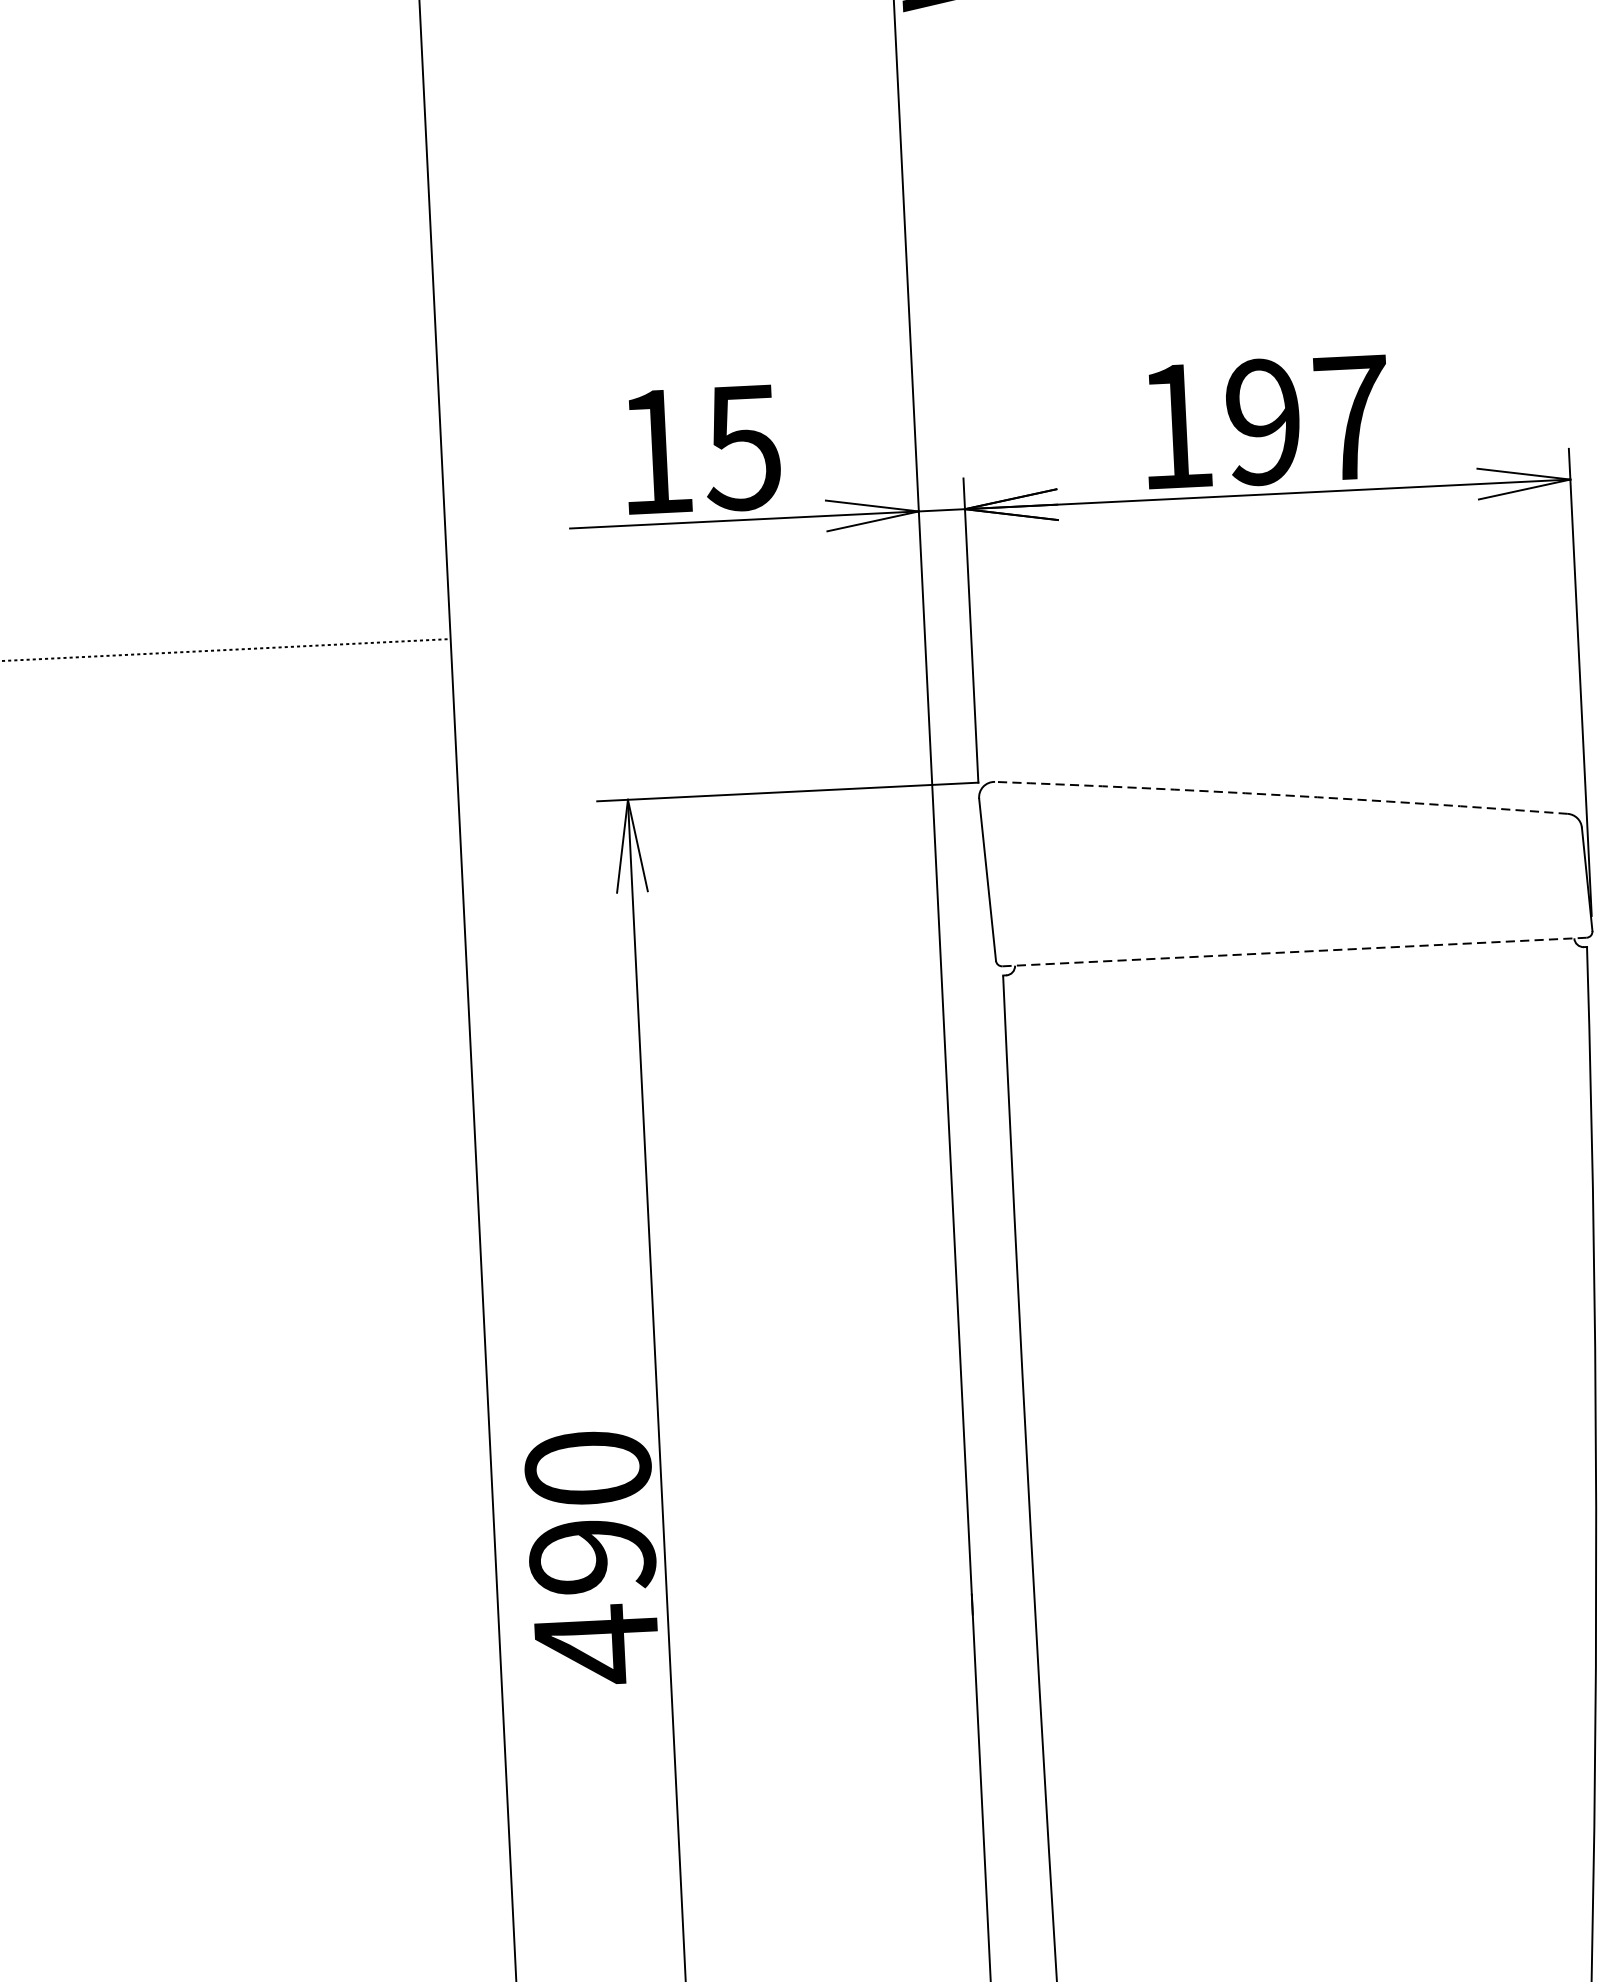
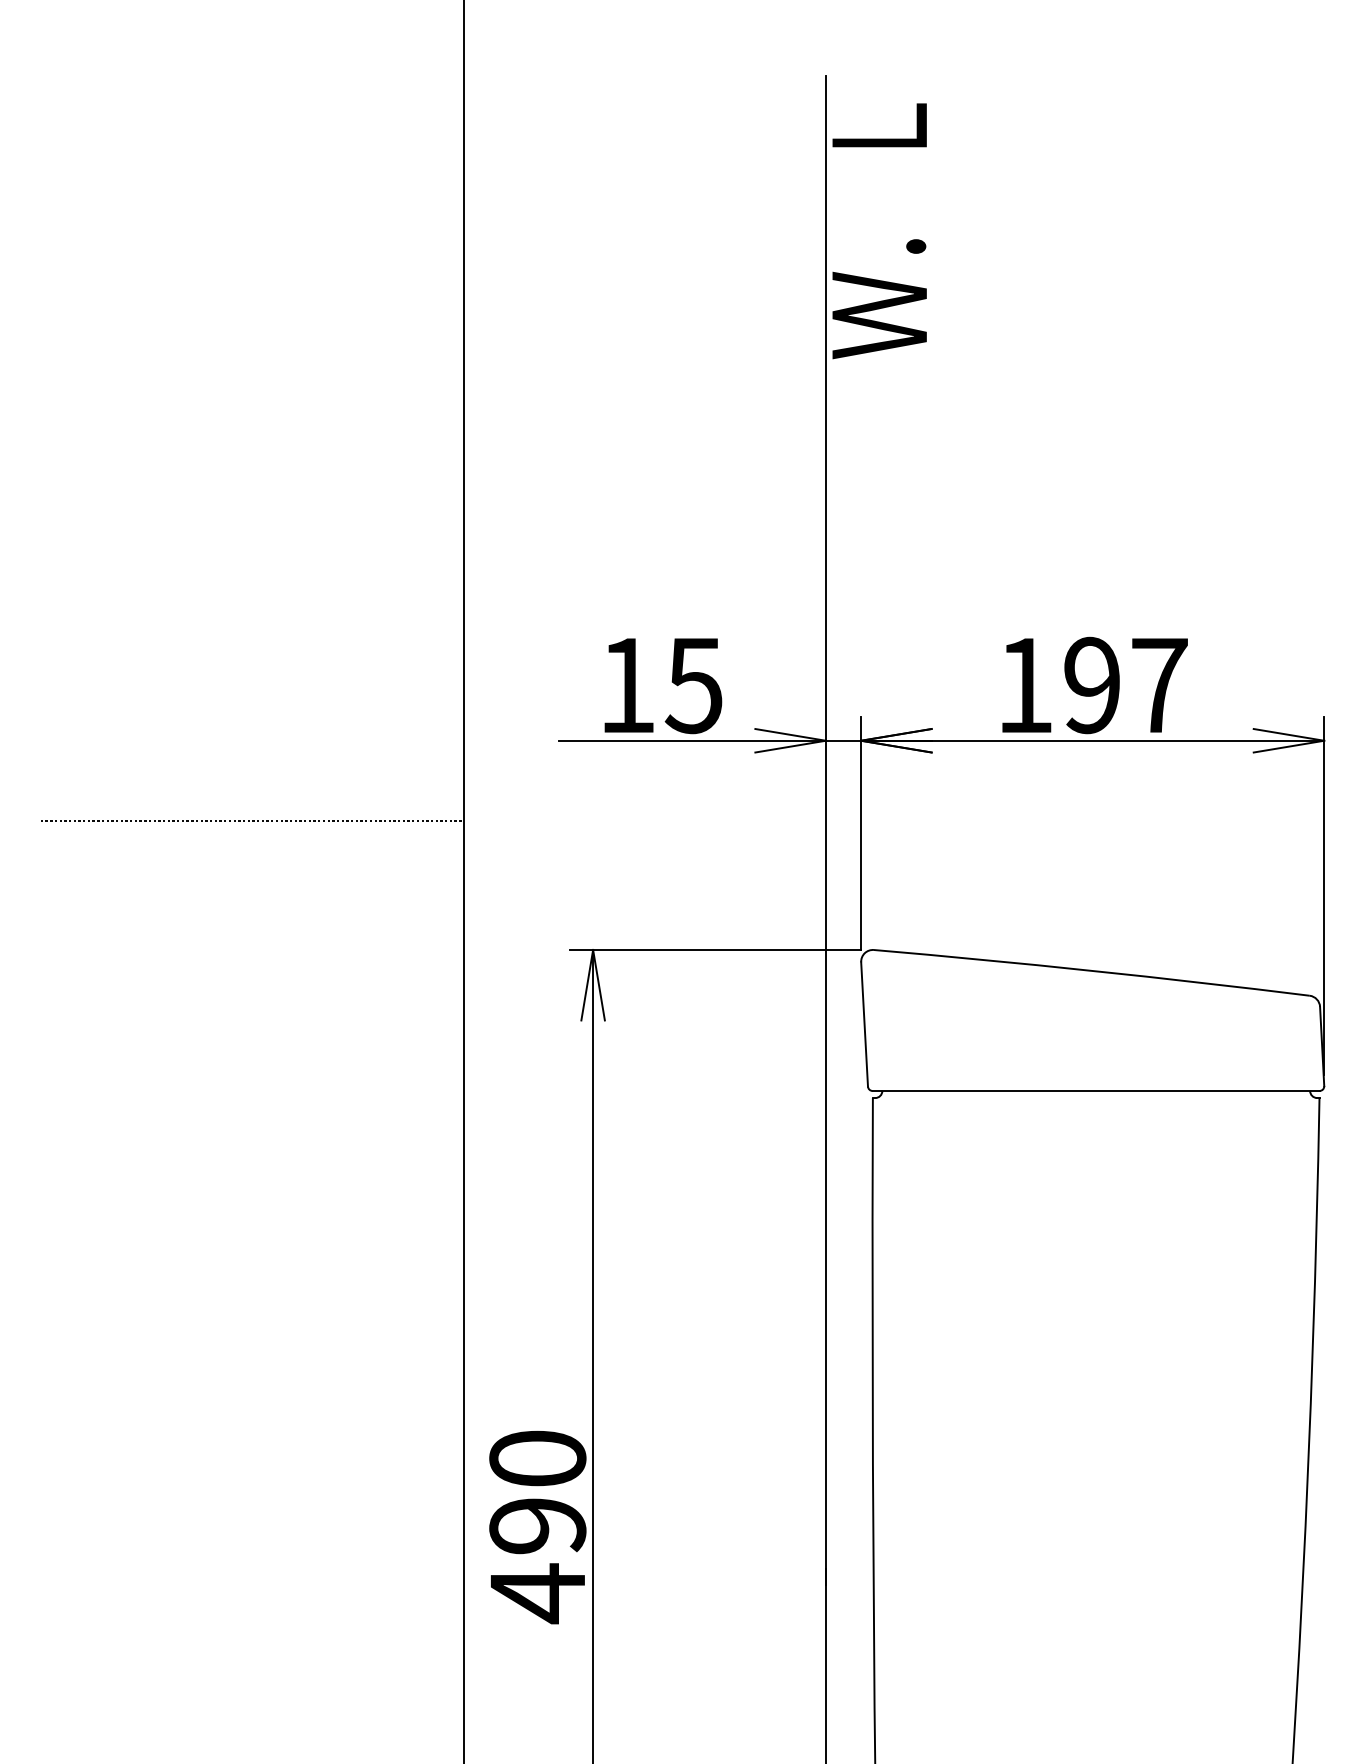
arc: (1282, 794) -> (1092, 970), dashed -> solid
line: (1294, 951) -> (1096, 1090), dashed -> solid

